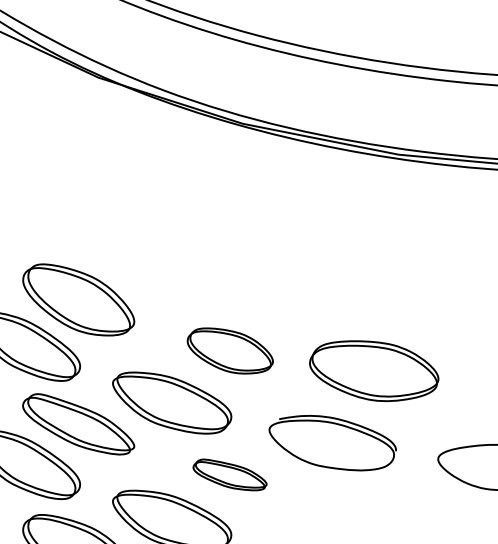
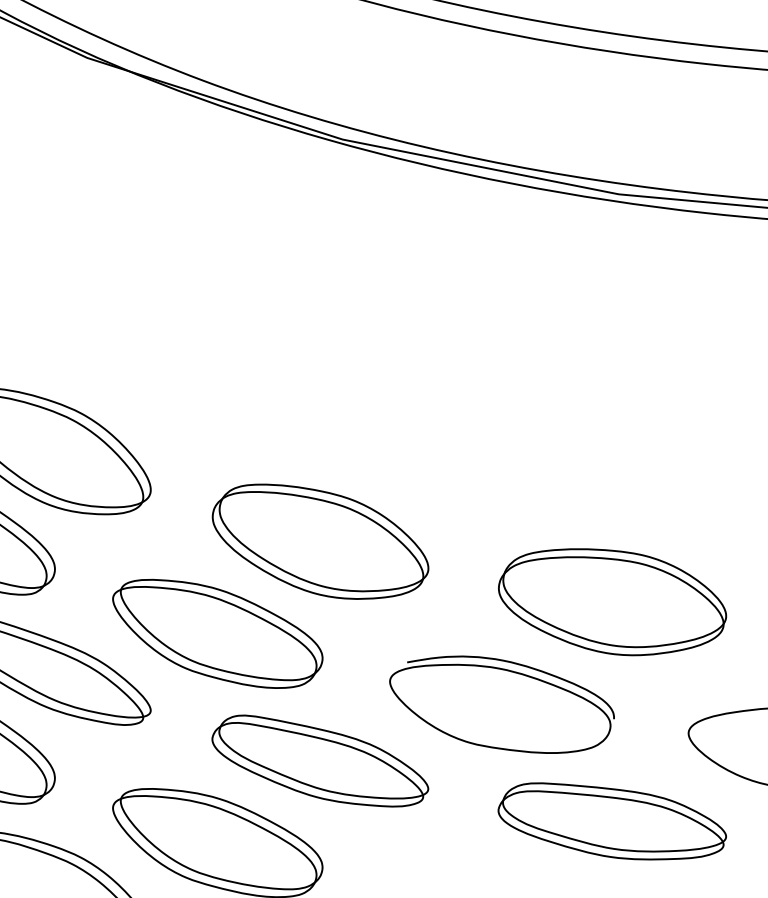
part: (230, 350) -> (321, 540), size x1.43
part: (374, 371) -> (613, 602), moved
part: (229, 474) -> (319, 760), size x1.67
part: (395, 508) -> (613, 820), added

